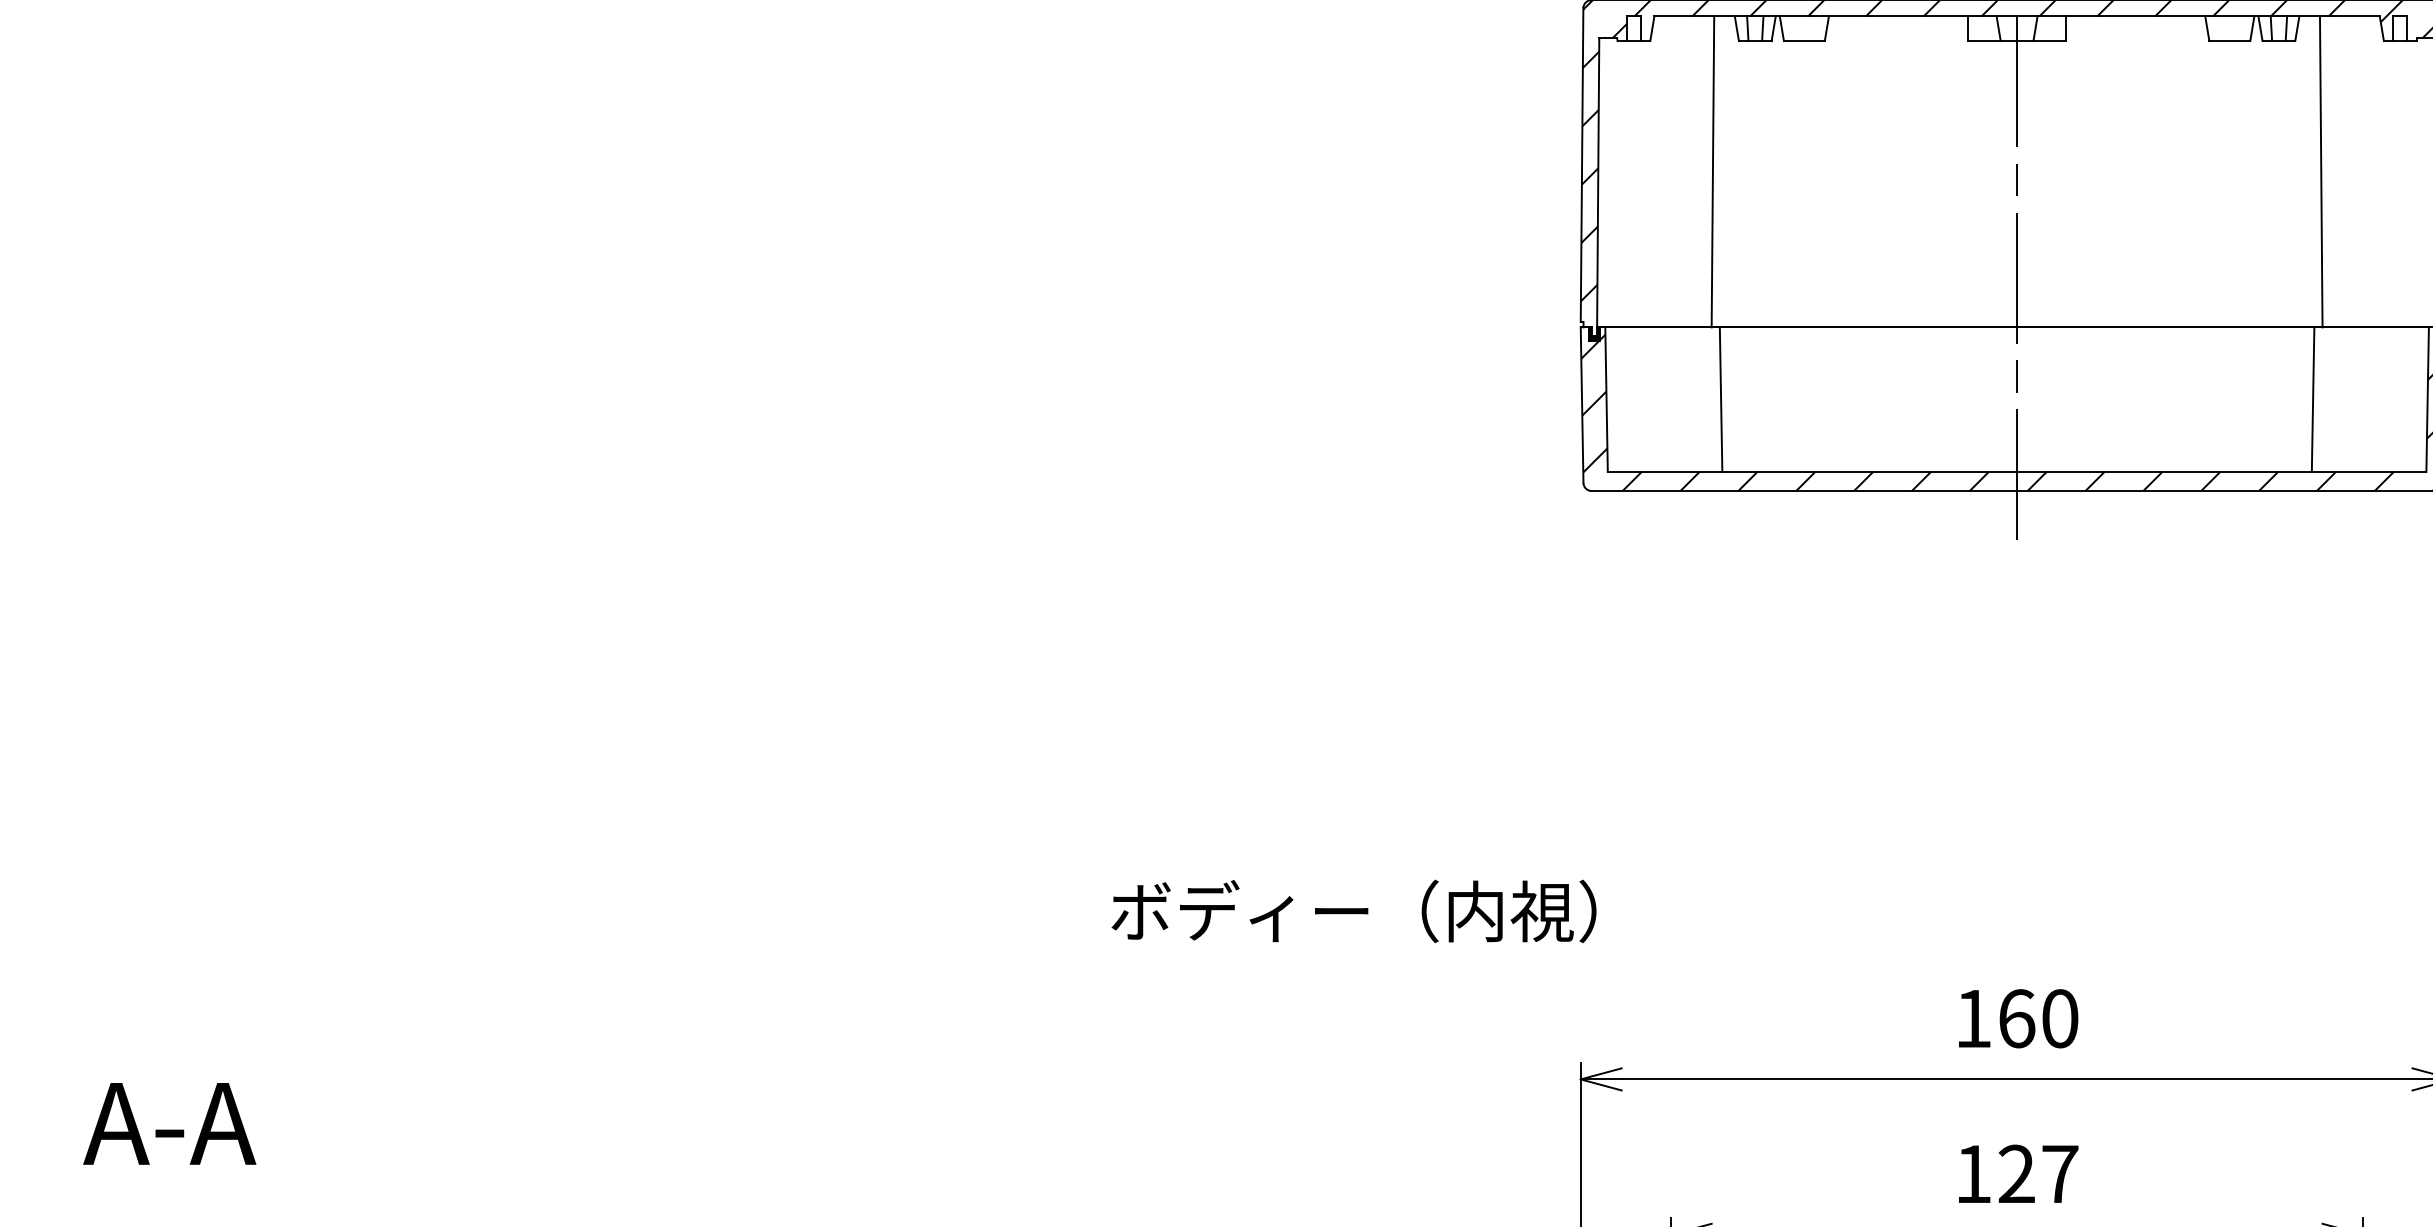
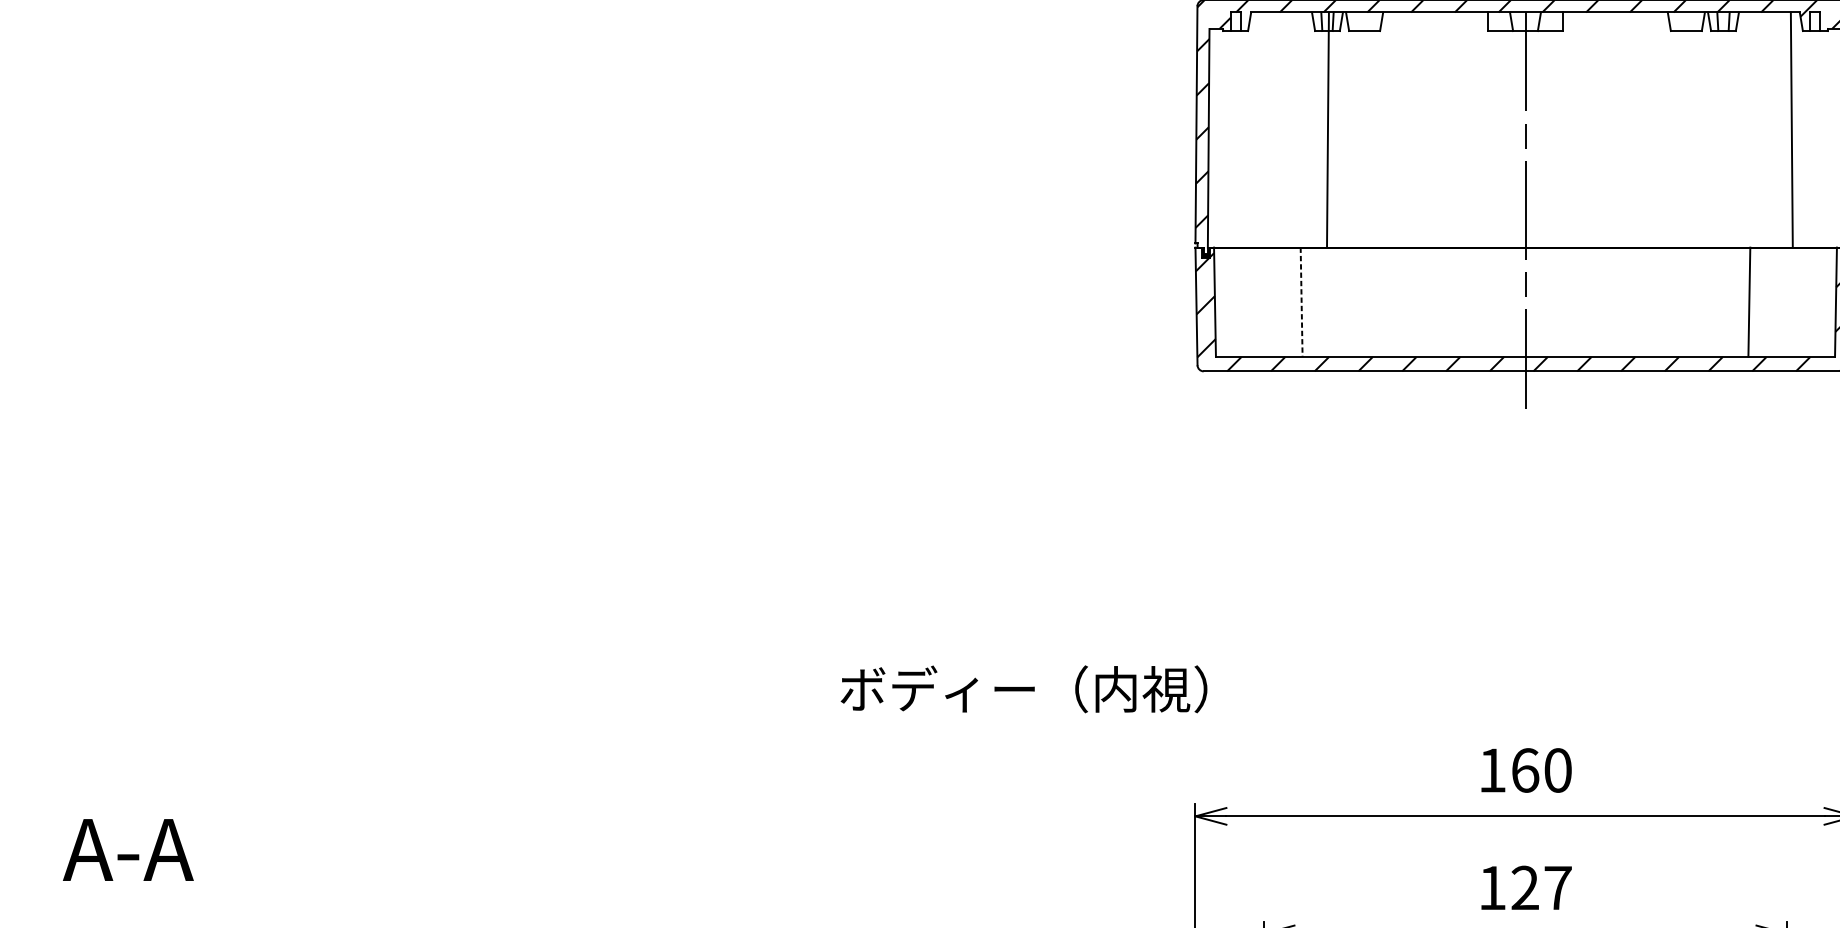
line: (1712, 171) -> (1327, 129), moved
line: (2320, 171) -> (1791, 129), moved
line: (1721, 400) -> (1301, 302), solid -> dashed

